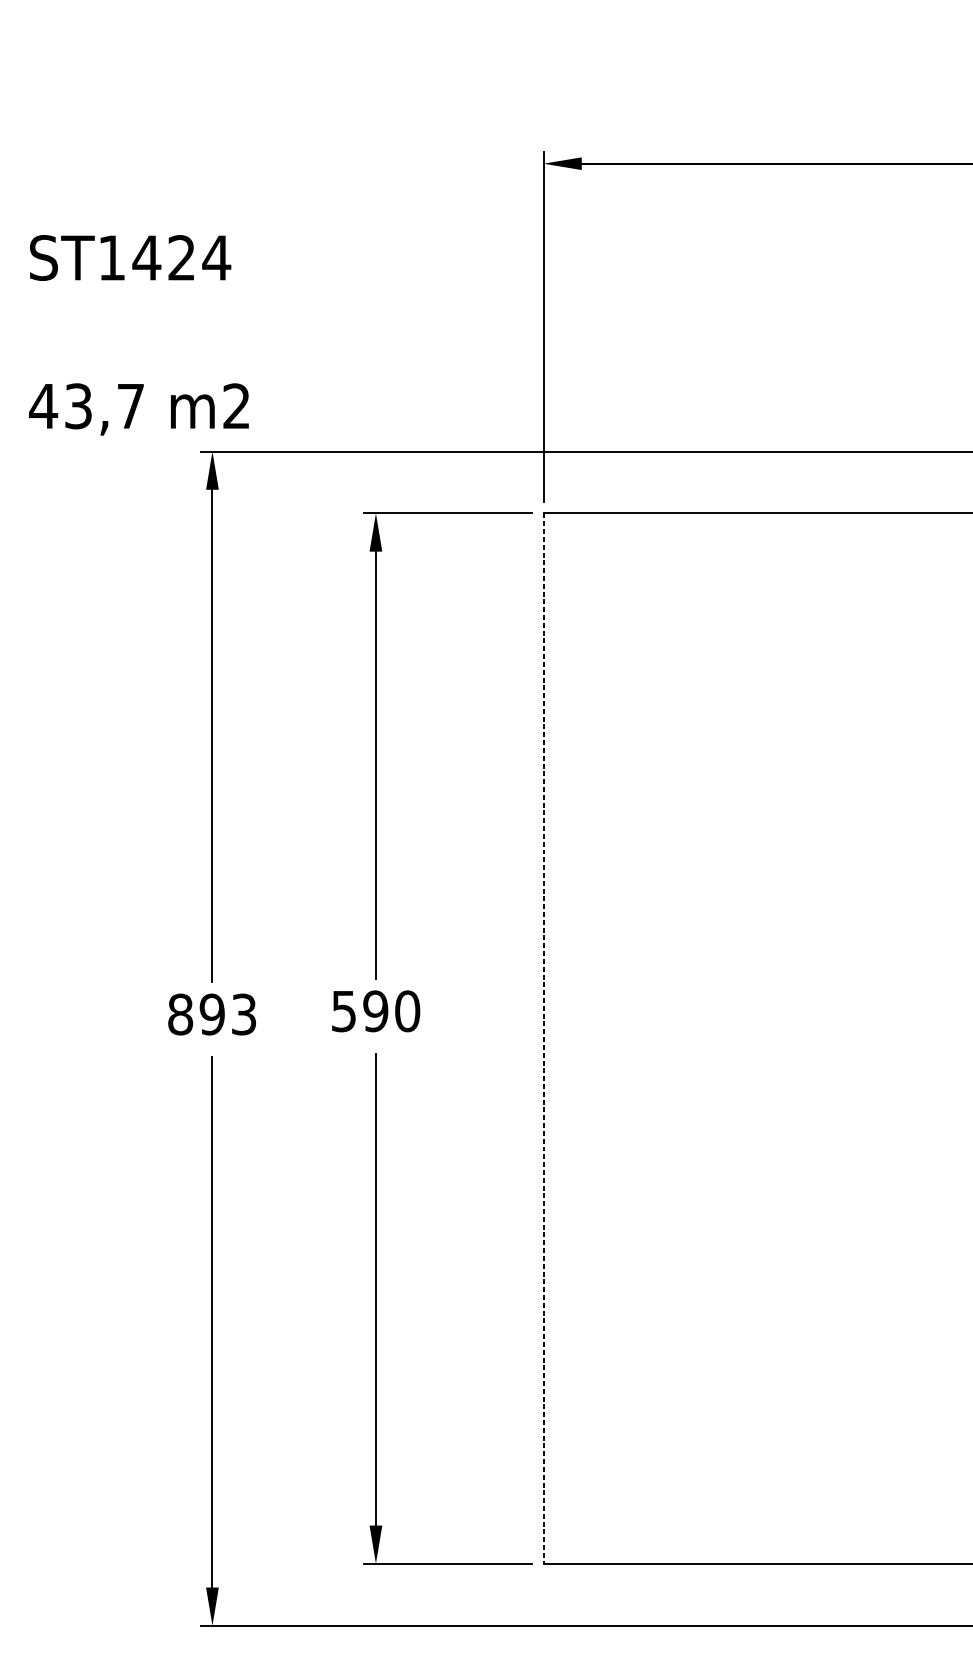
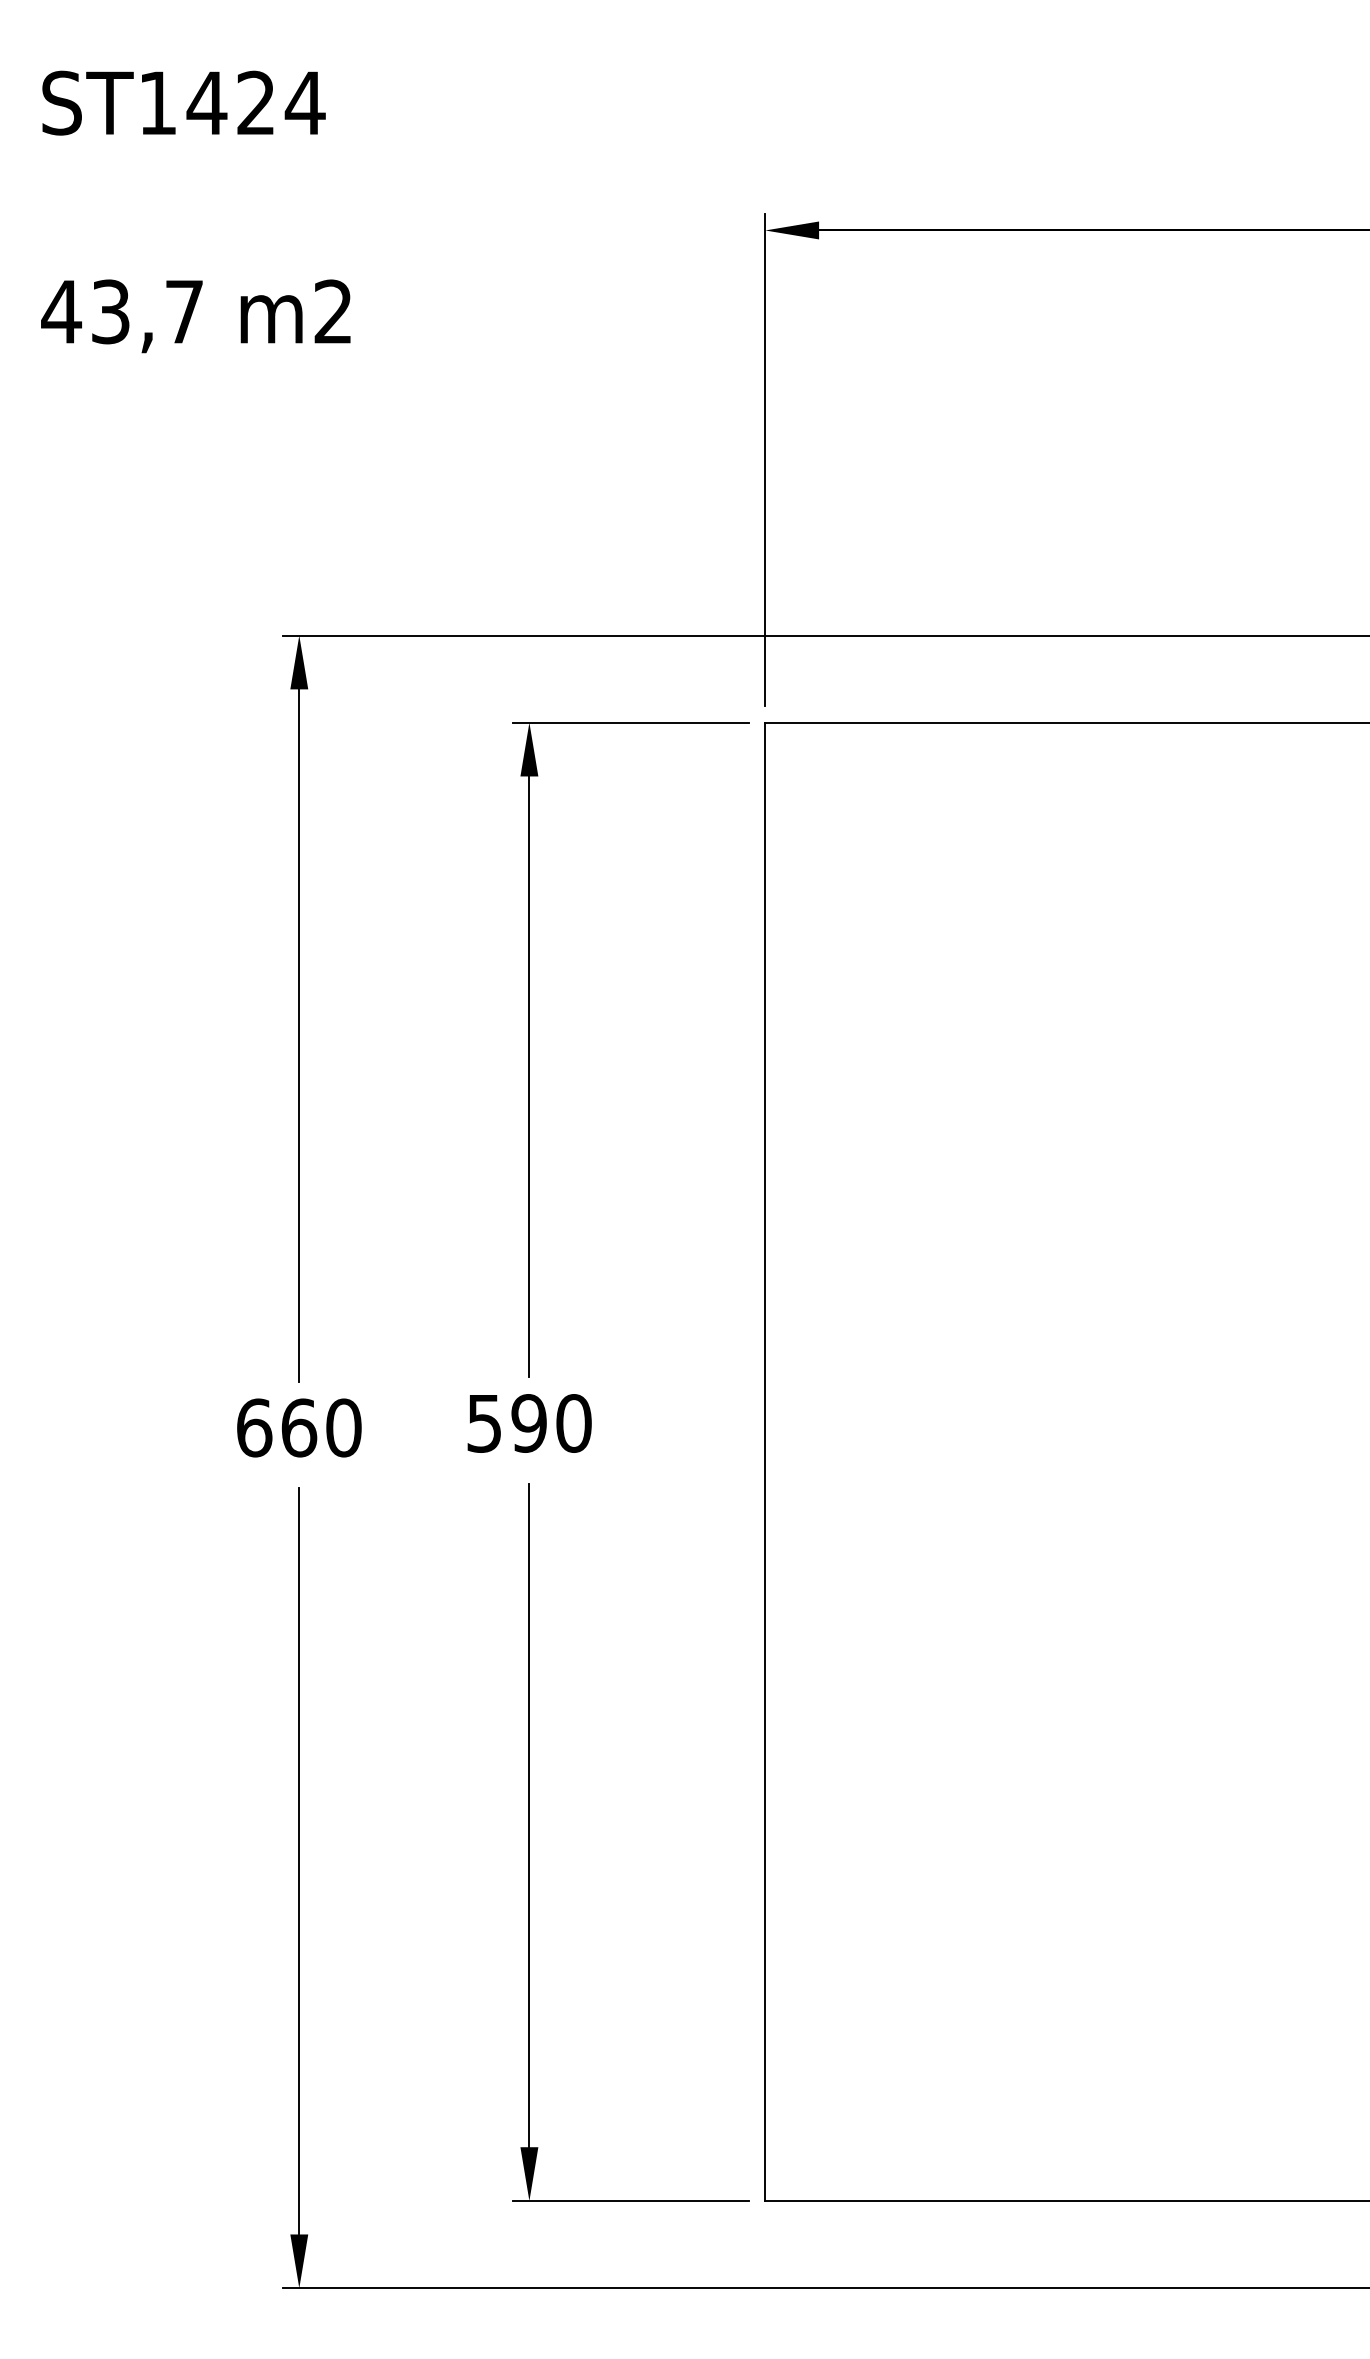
text: (138, 334) -> (195, 211), moved
text: (212, 1014) -> (299, 1427), 893 -> 660
line: (543, 1039) -> (765, 1462), dashed -> solid

